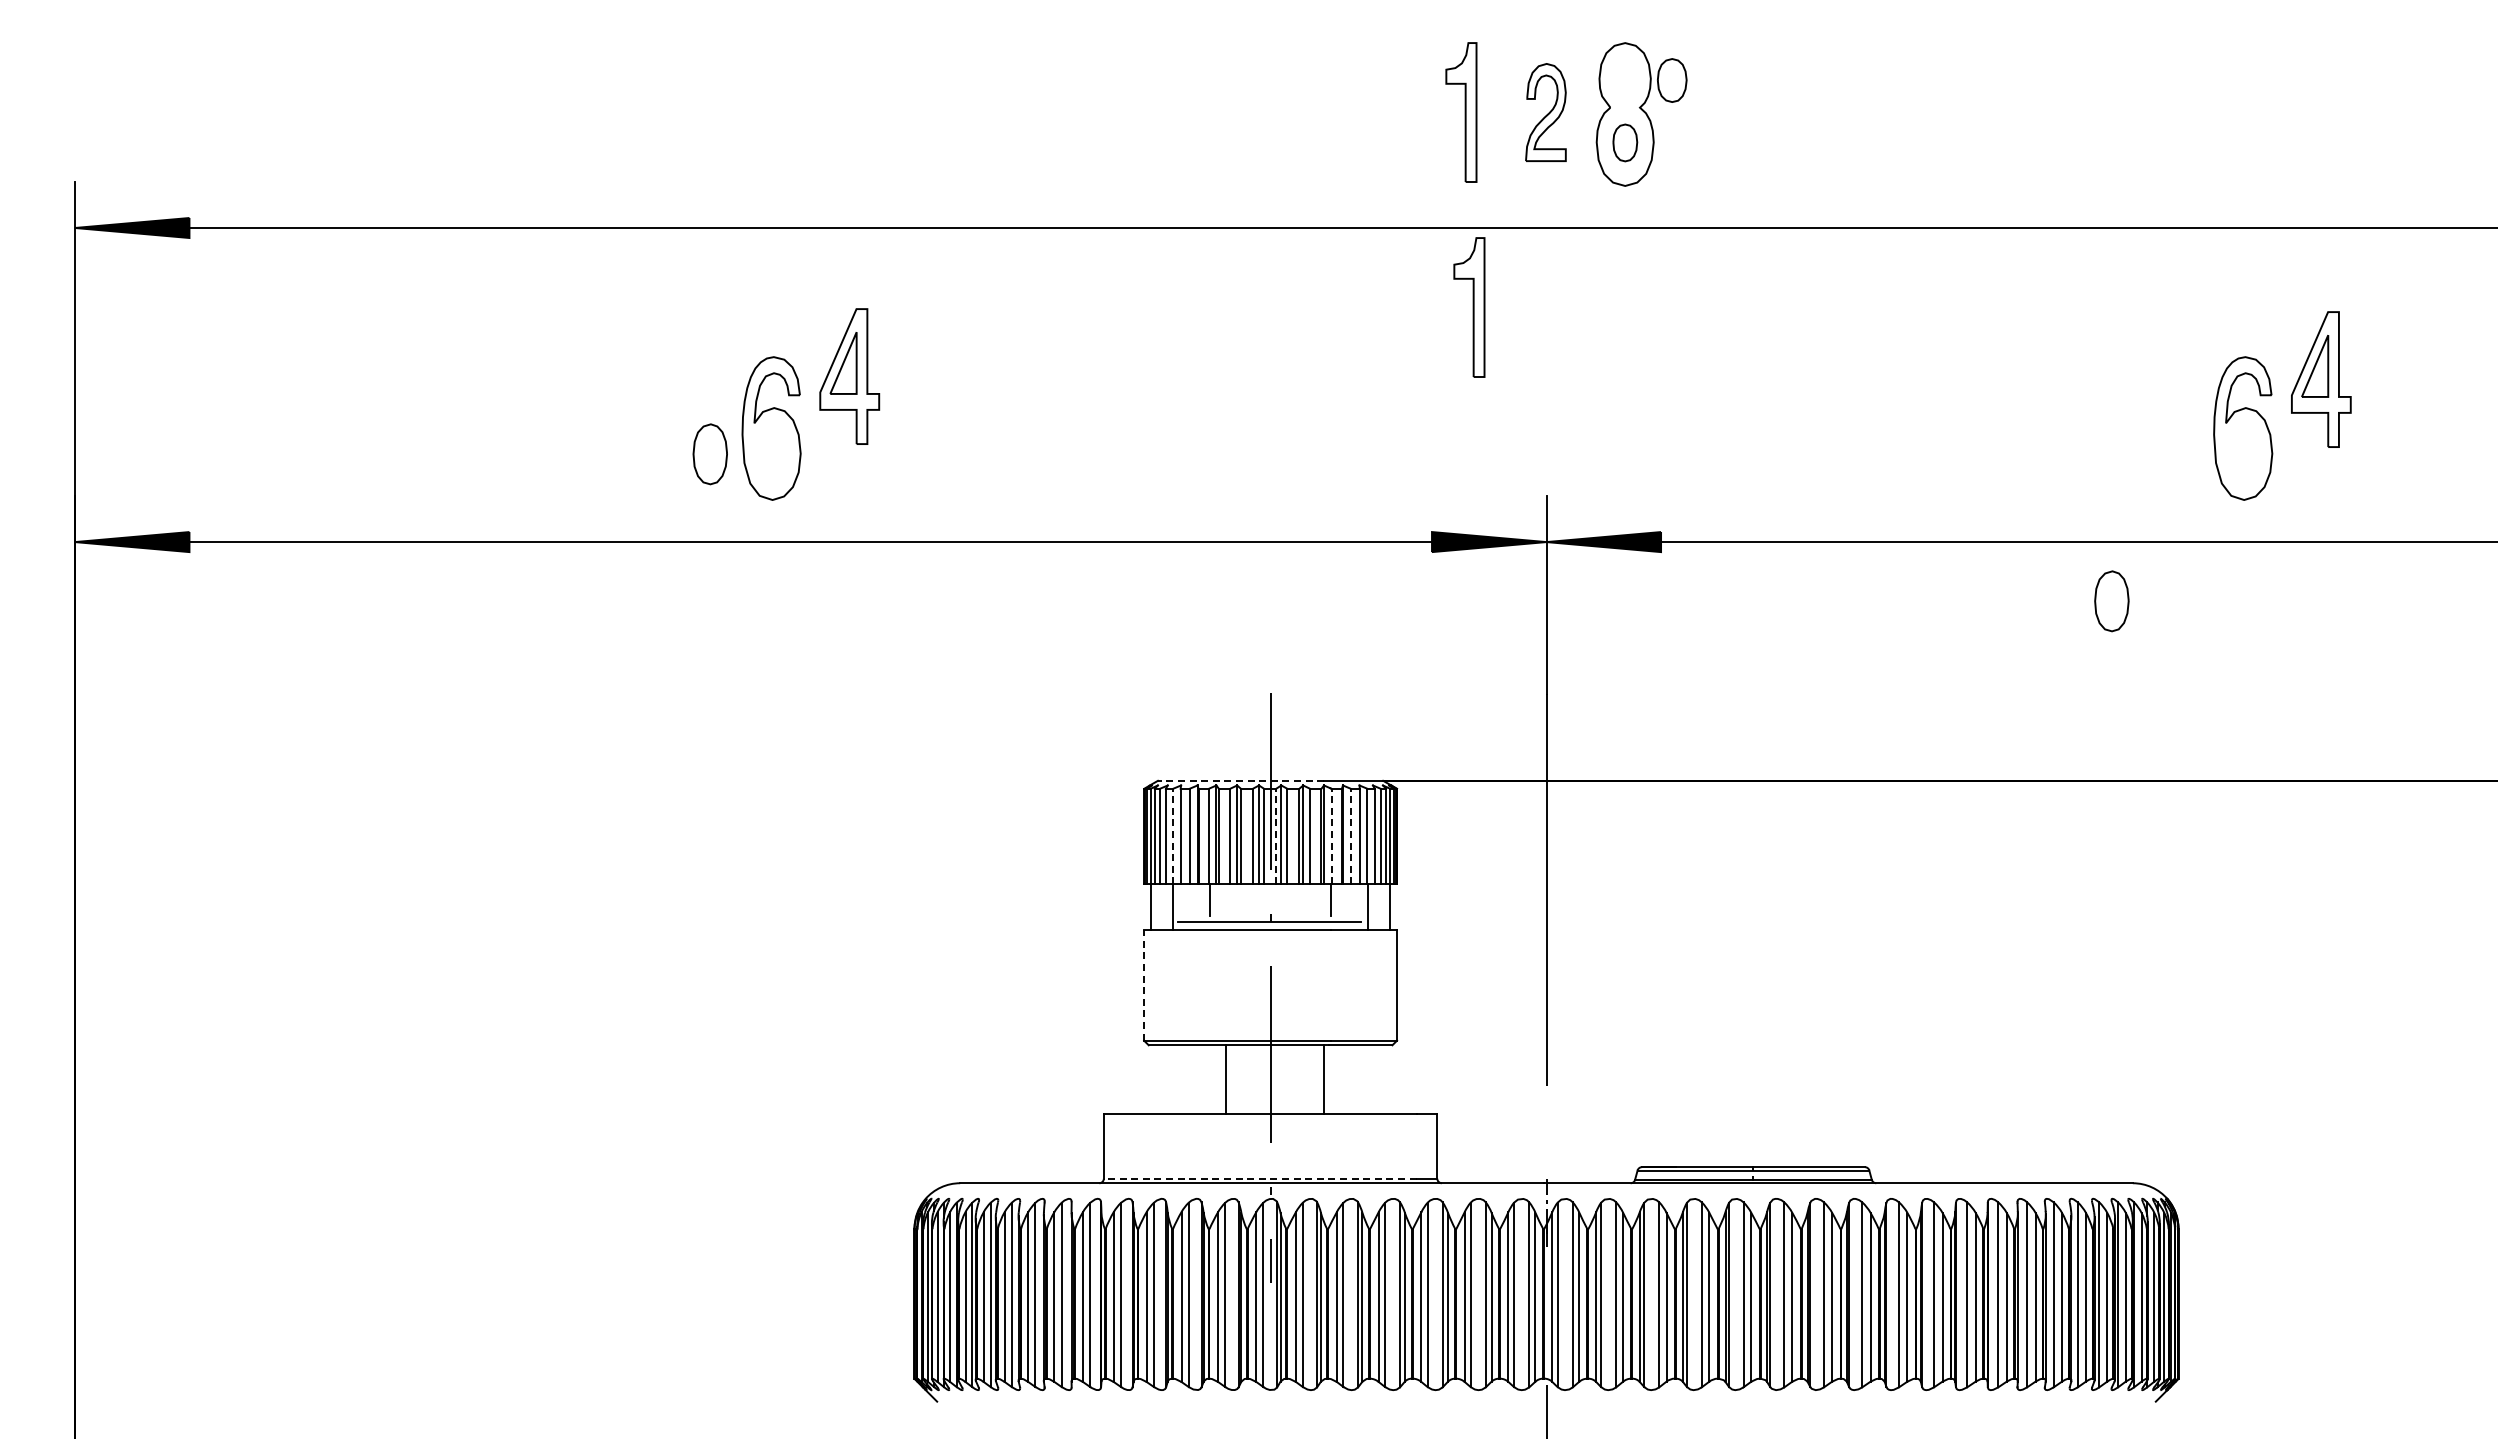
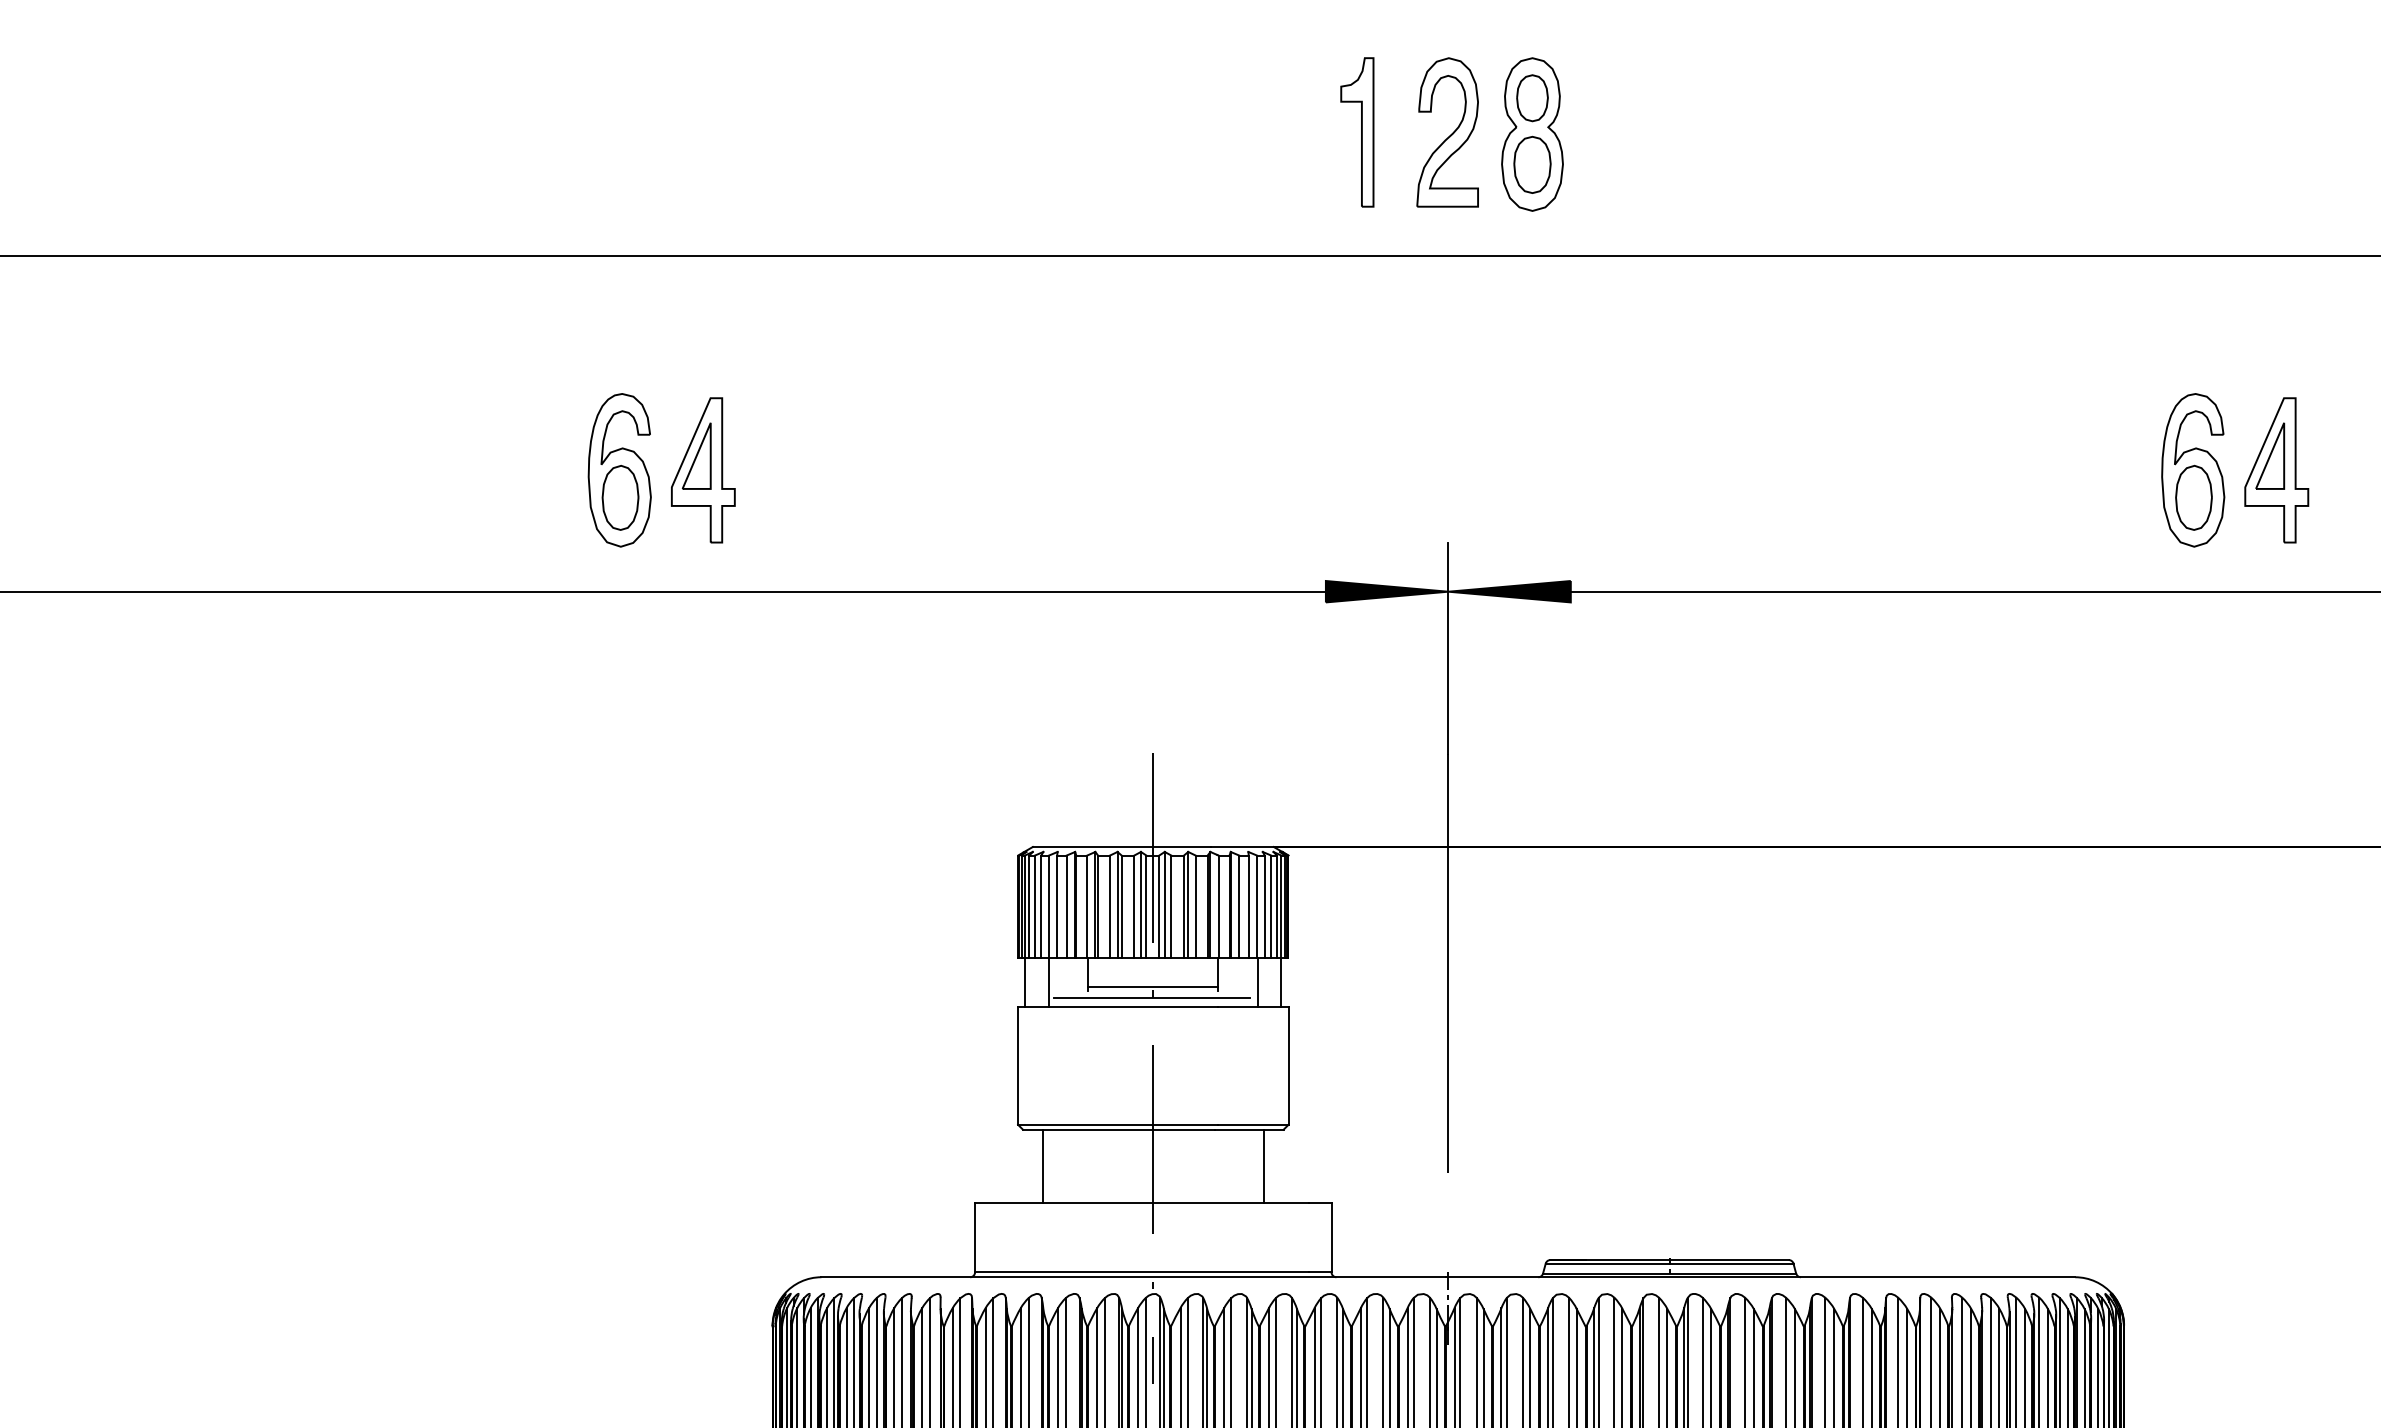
part: (1672, 80) -> (1532, 98), moved
part: (1545, 112) -> (1447, 132), size x1.43
part: (1625, 142) -> (1532, 164), size x1.43
part: (1469, 307) -> (1365, 340), removed
part: (849, 376) -> (703, 470), moved
part: (2321, 379) -> (2276, 470), moved
part: (709, 454) -> (619, 498), moved
part: (2111, 601) -> (2193, 498), moved
line: (1240, 780) -> (1121, 846), dashed -> solid
line: (1173, 836) -> (1049, 906), dashed -> solid
line: (1276, 836) -> (1159, 906), dashed -> solid
line: (1331, 836) -> (1218, 906), dashed -> solid
line: (1350, 836) -> (1238, 906), dashed -> solid
line: (1270, 911) -> (1153, 986), added
line: (1144, 984) -> (1018, 1064), dashed -> solid
line: (1226, 1079) -> (1043, 1166), moved
line: (1324, 1079) -> (1264, 1166), moved
line: (1259, 1178) -> (1141, 1272), dashed -> solid

